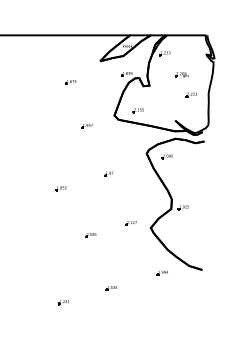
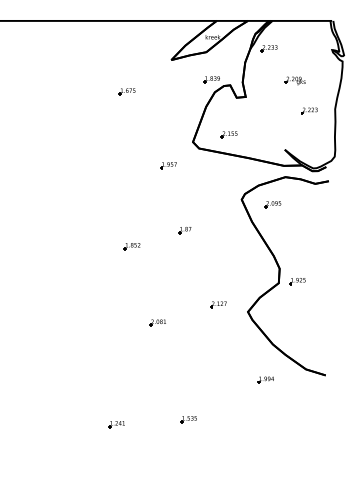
part: (86, 126) -> (167, 166), moved
part: (60, 188) -> (131, 246), moved
part: (110, 288) -> (186, 419), moved

